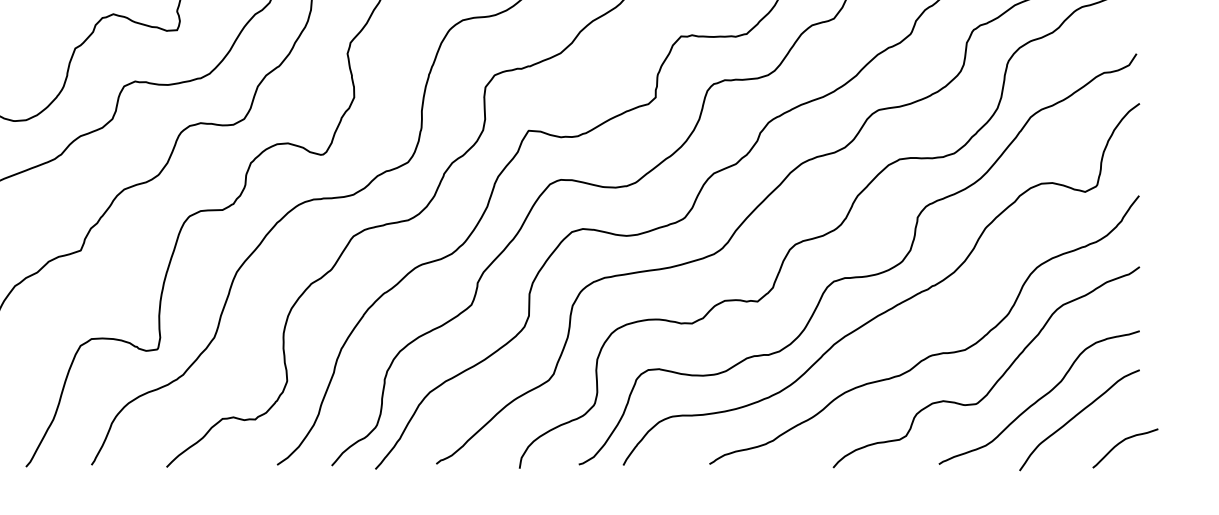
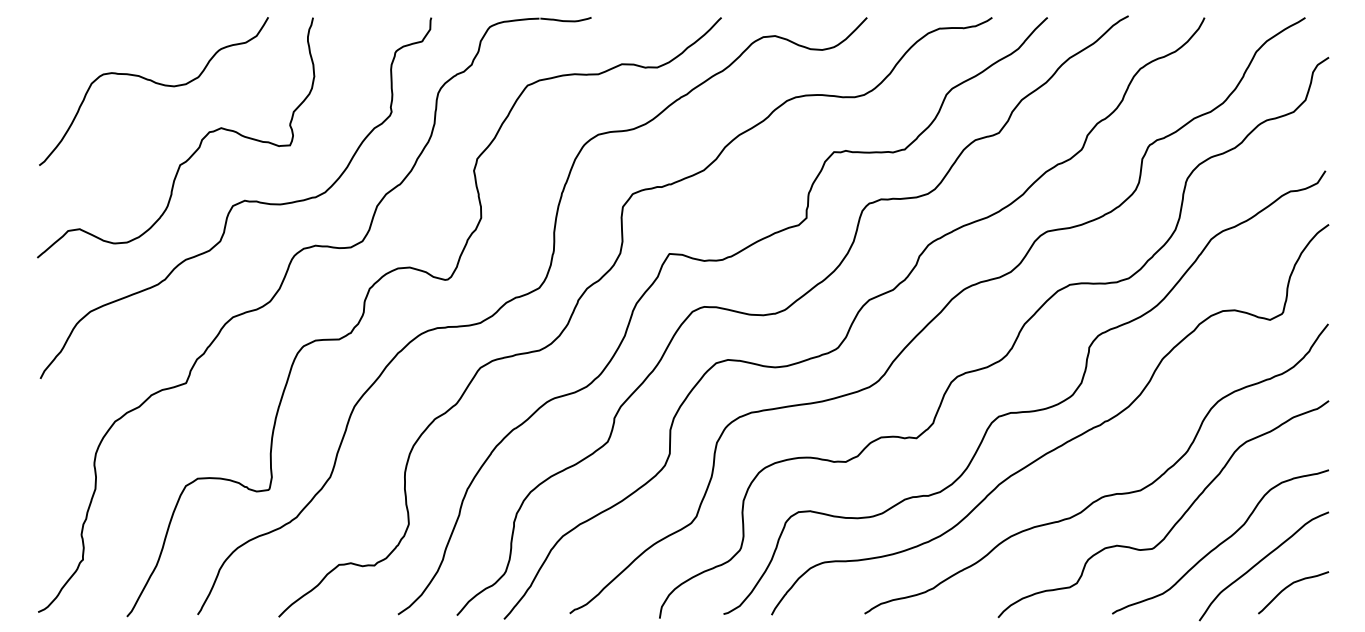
curve: (1120, 443) -> (1288, 587), moved

